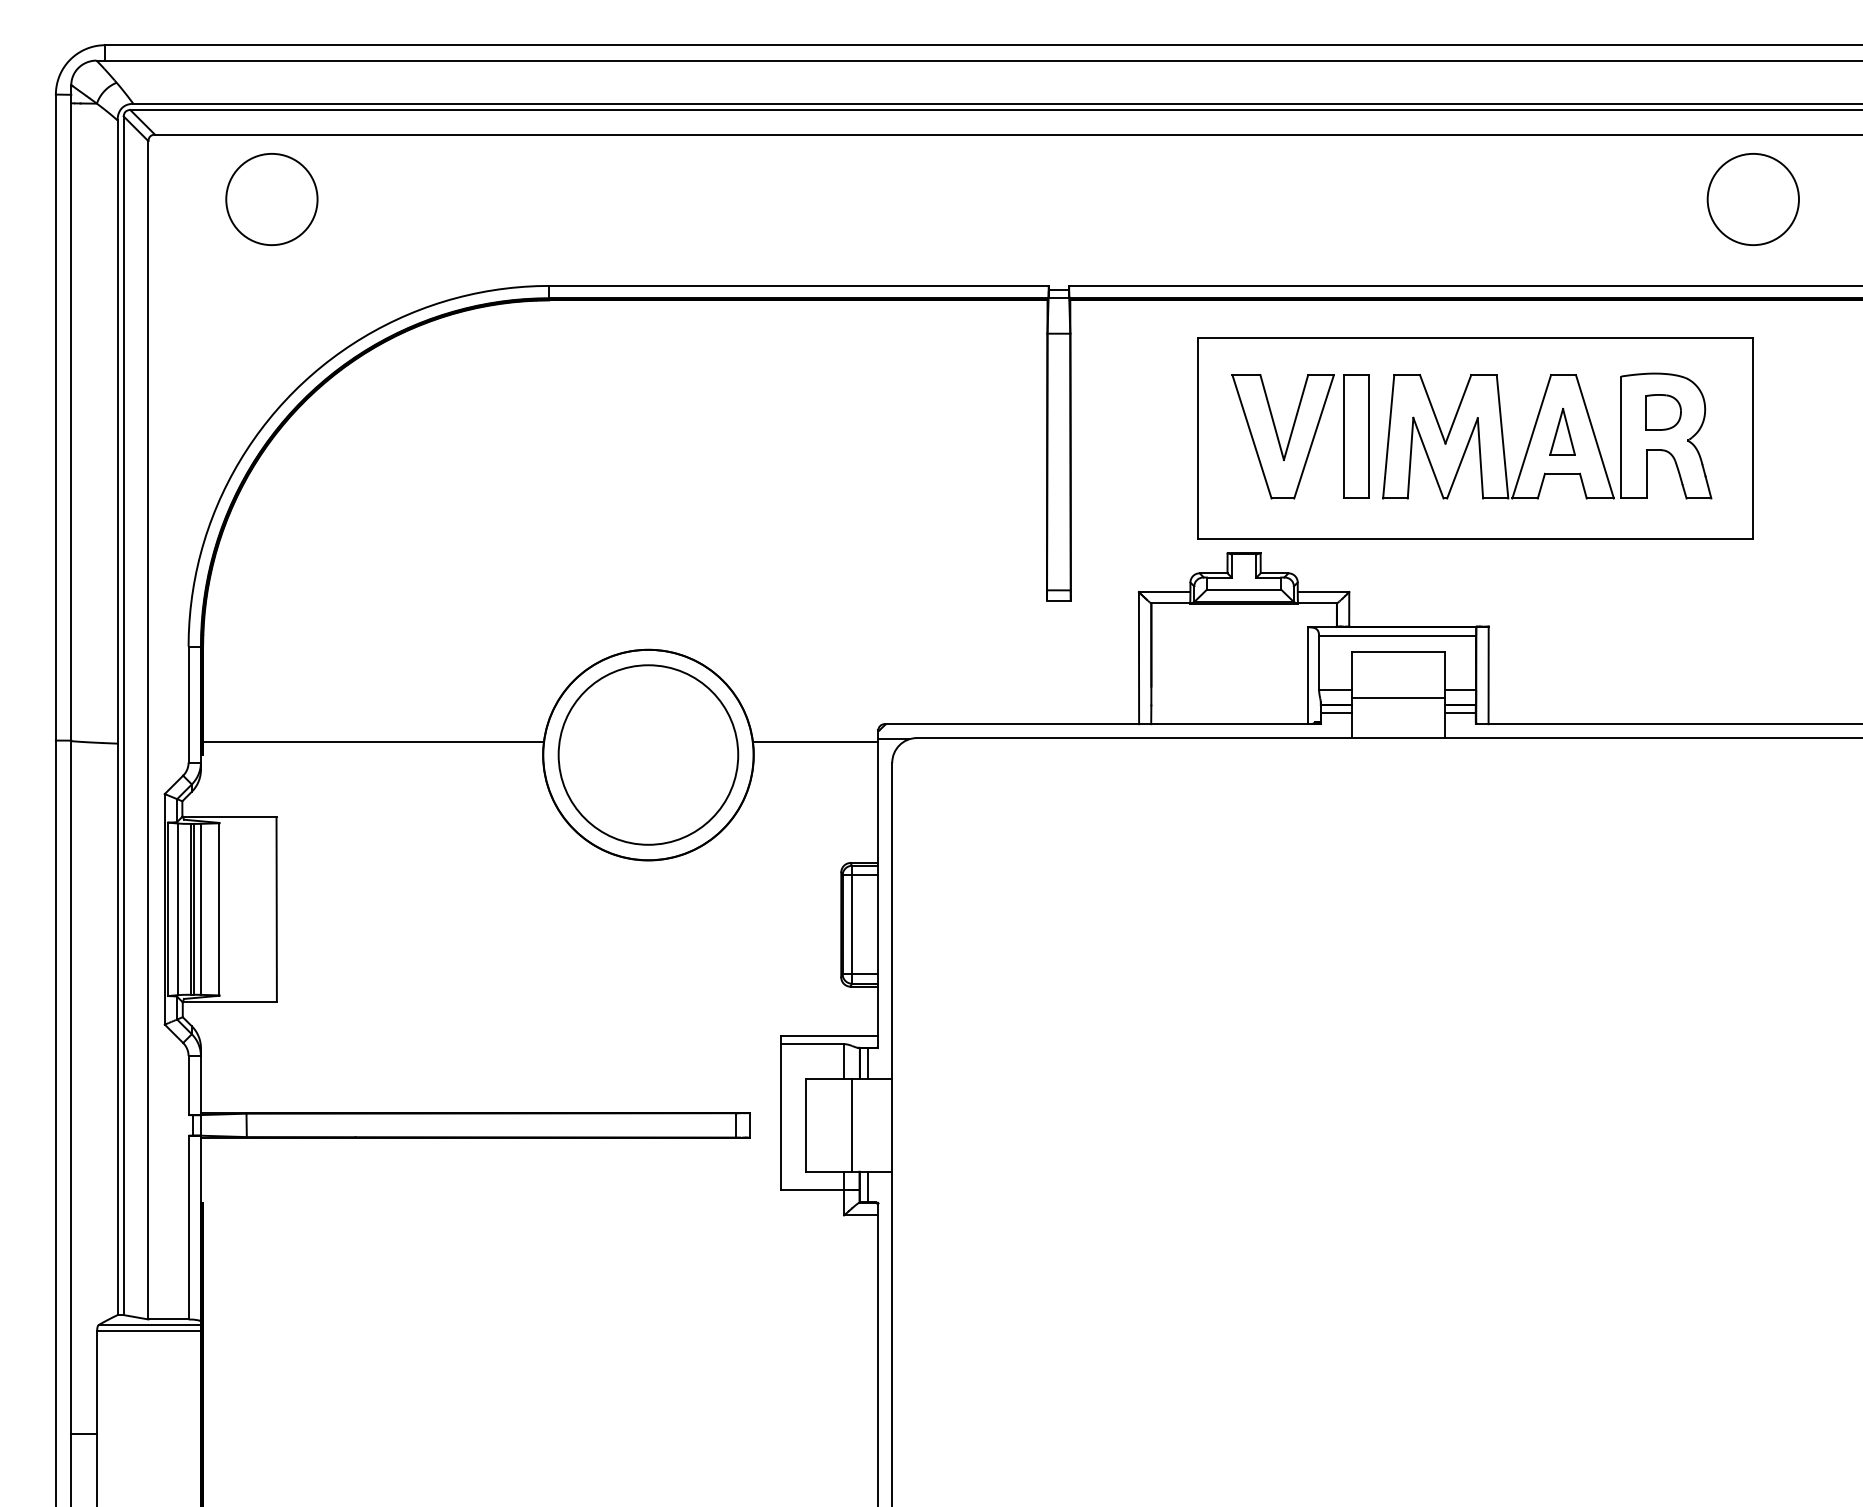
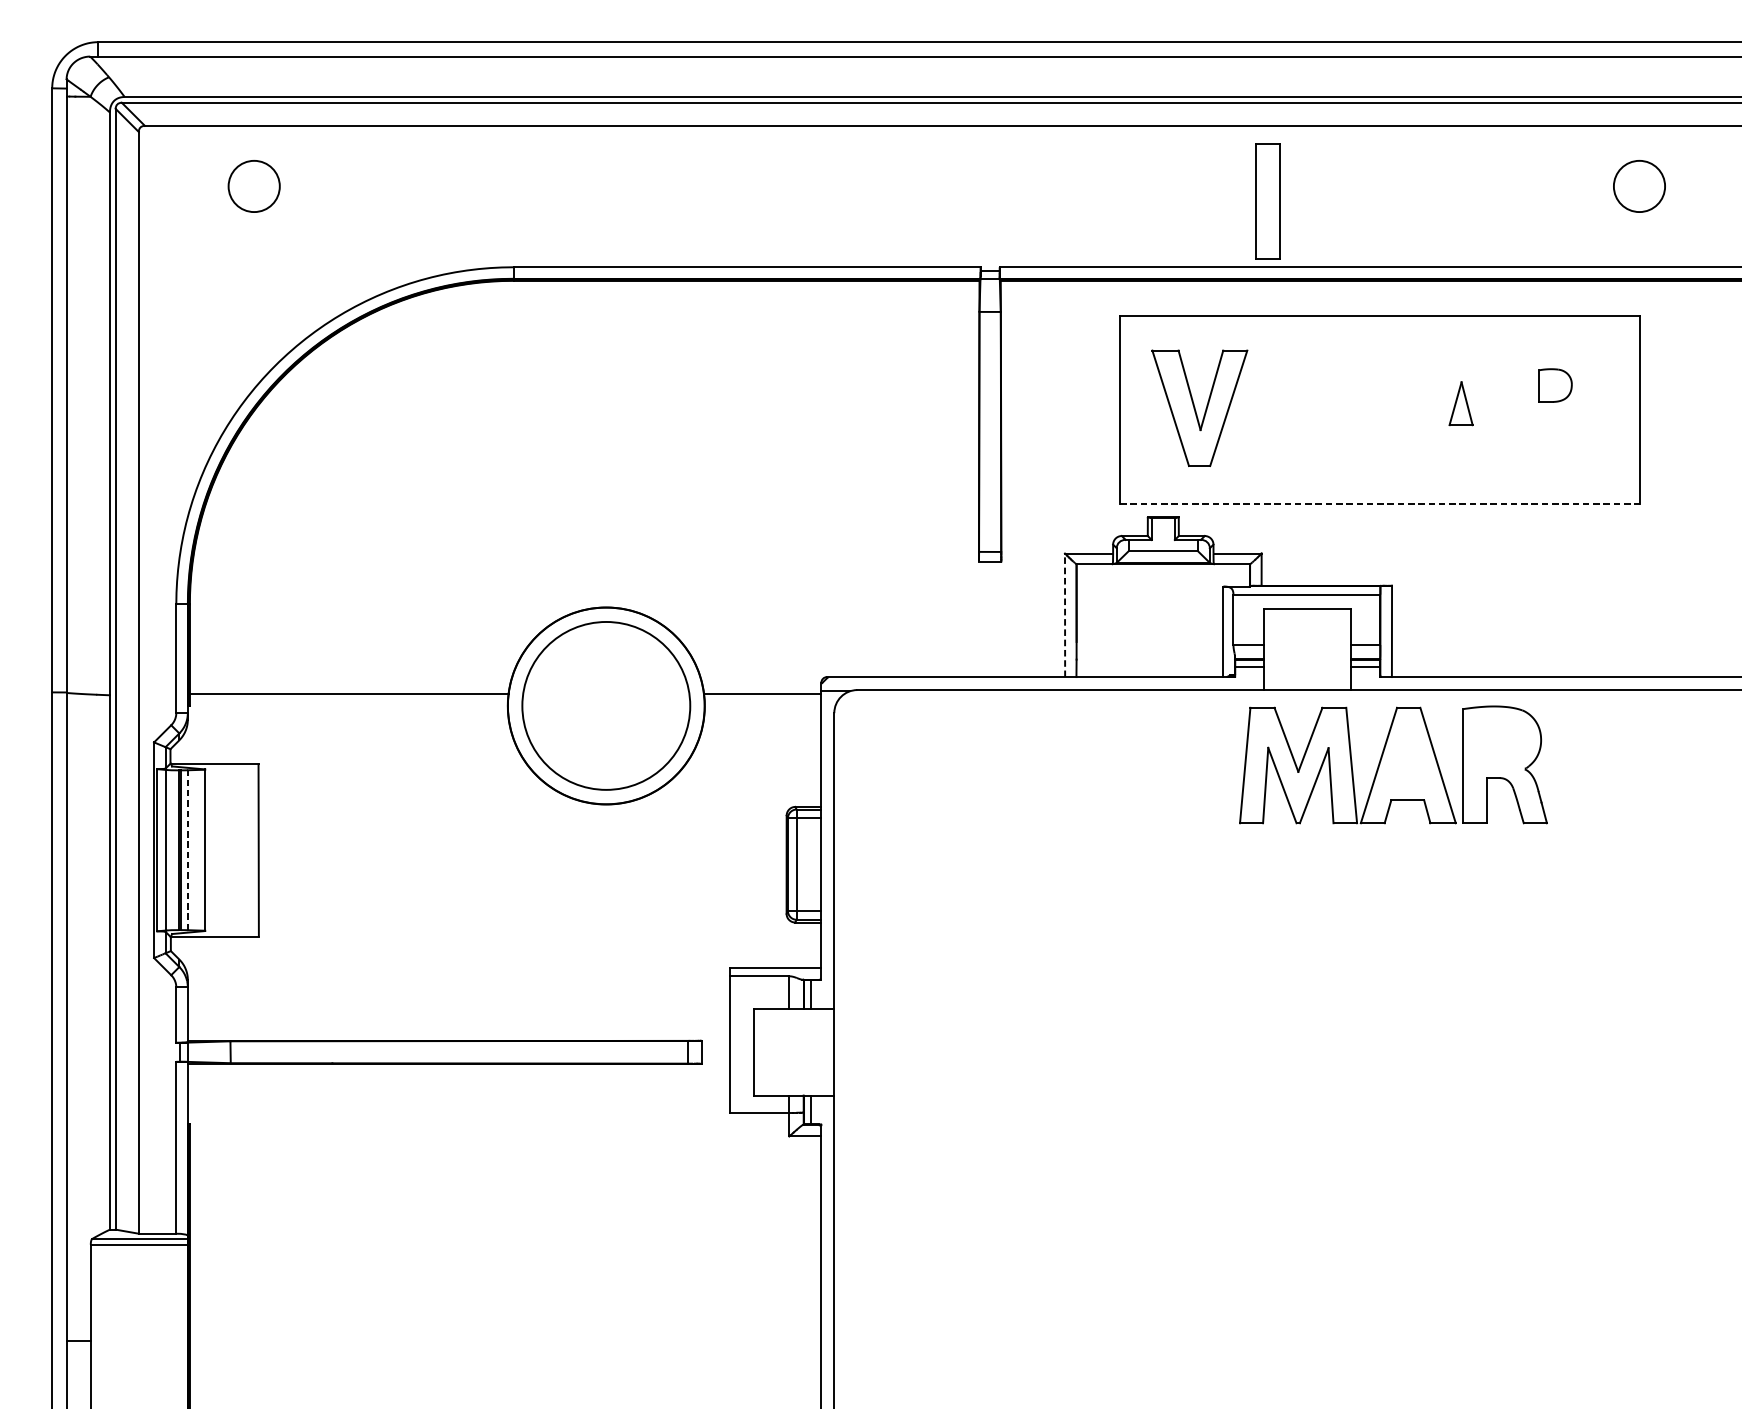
circle: (271, 199) -> (253, 186), size x0.6
circle: (1752, 199) -> (1638, 186), size x0.6
part: (1547, 435) -> (1393, 764), moved
part: (1356, 436) -> (1268, 201), moved
line: (1475, 539) -> (1379, 504), solid -> dashed
line: (1139, 657) -> (1065, 614), solid -> dashed
line: (1398, 697) -> (1307, 652), removed
line: (201, 909) -> (188, 850), solid -> dashed
line: (852, 1125) -> (797, 1052), removed

